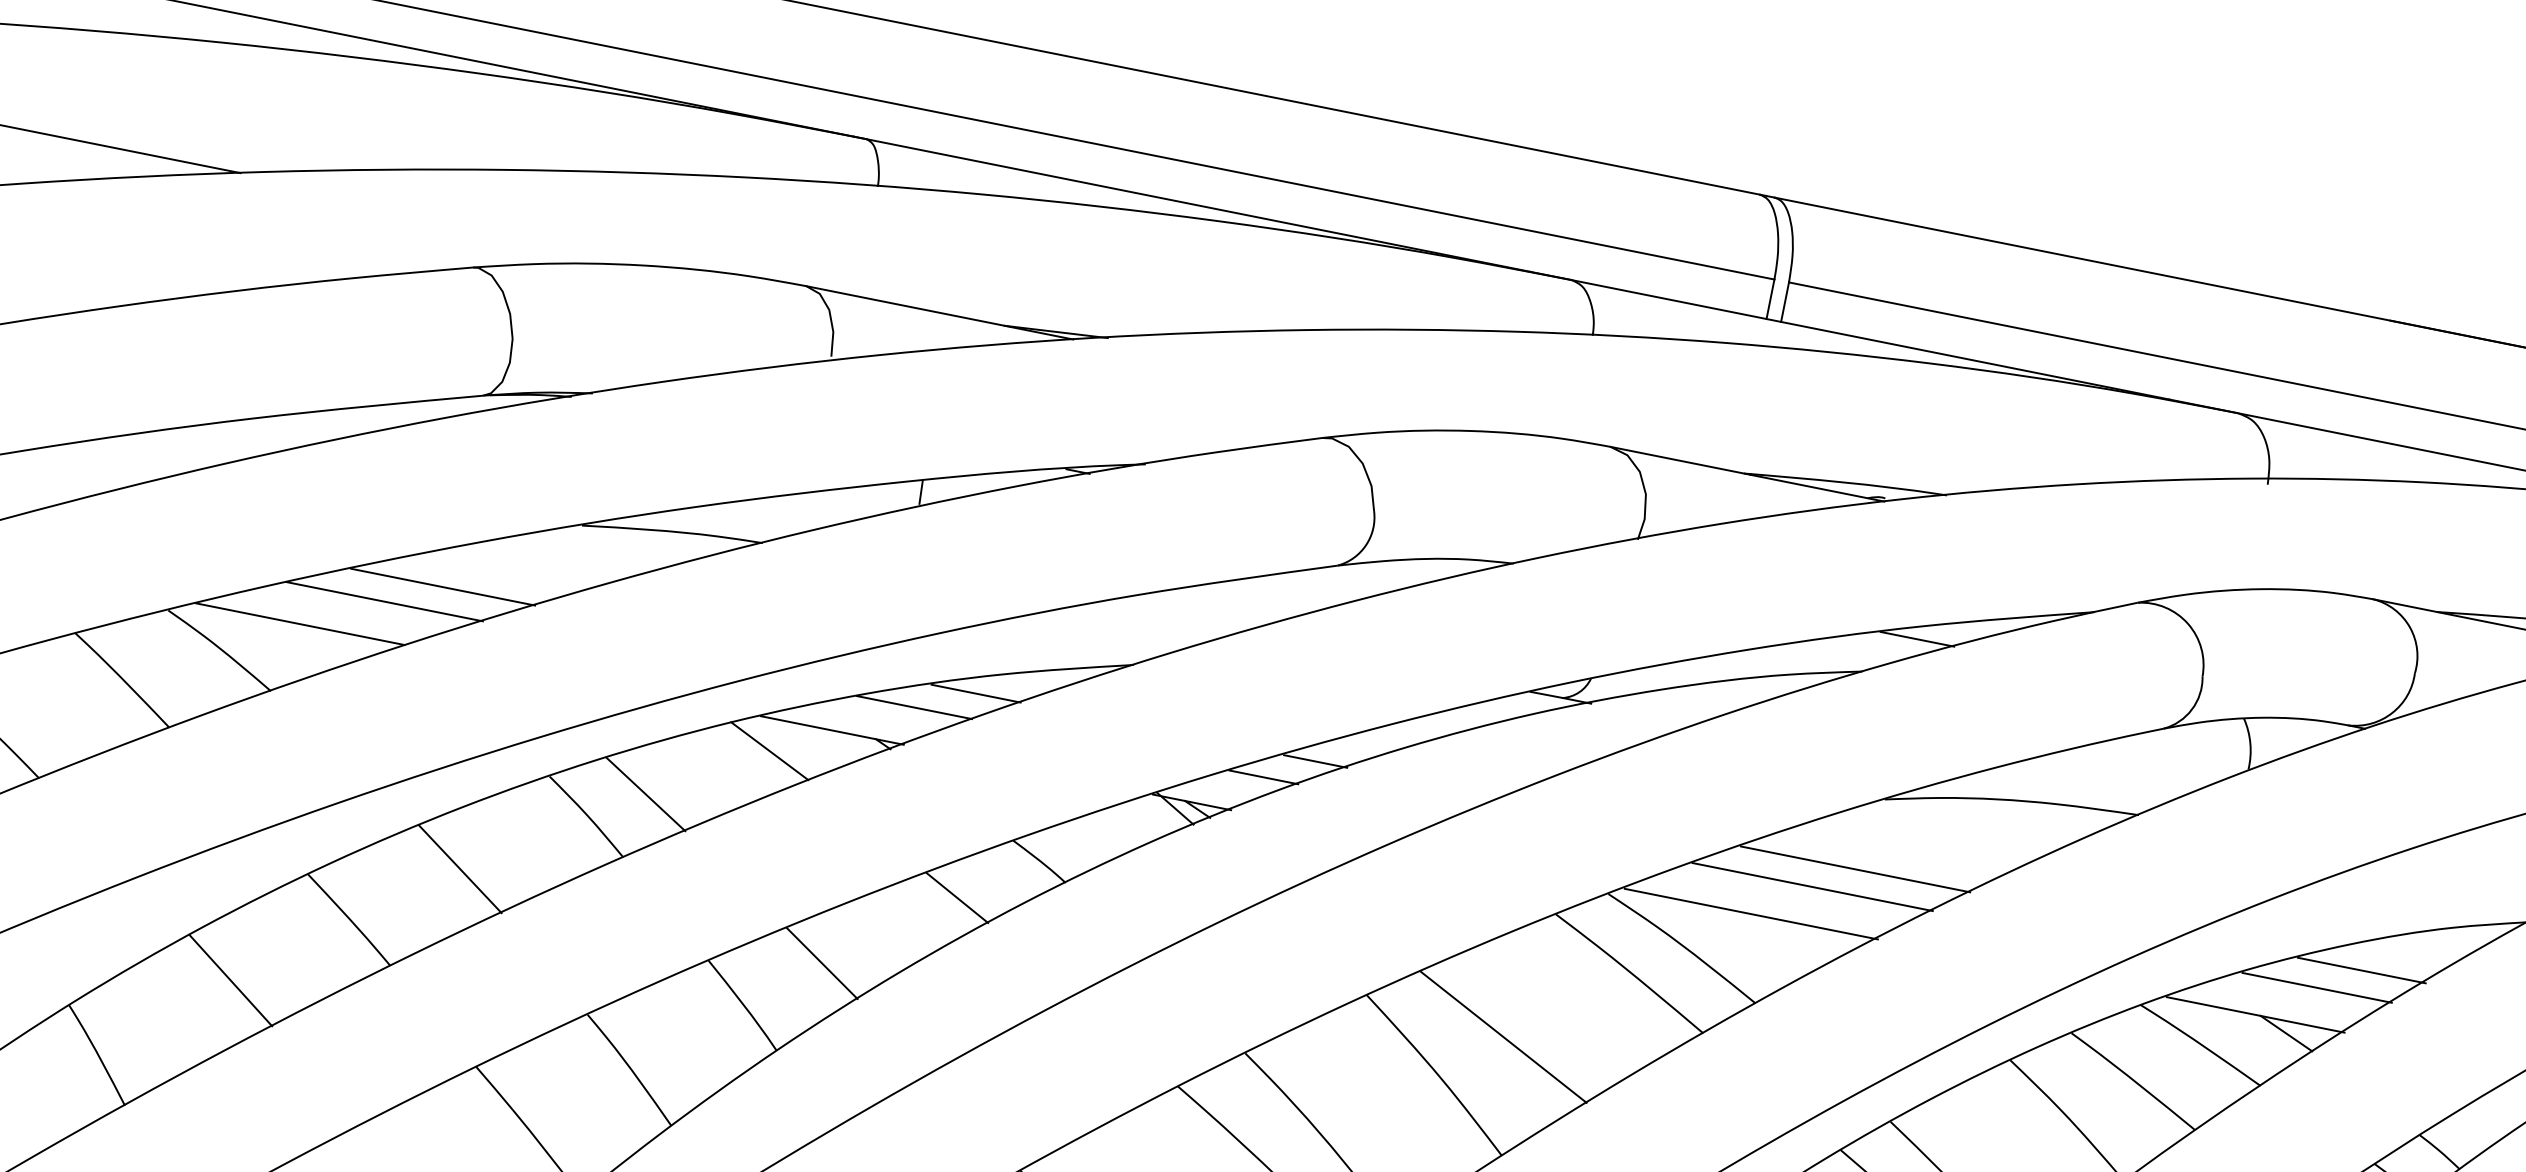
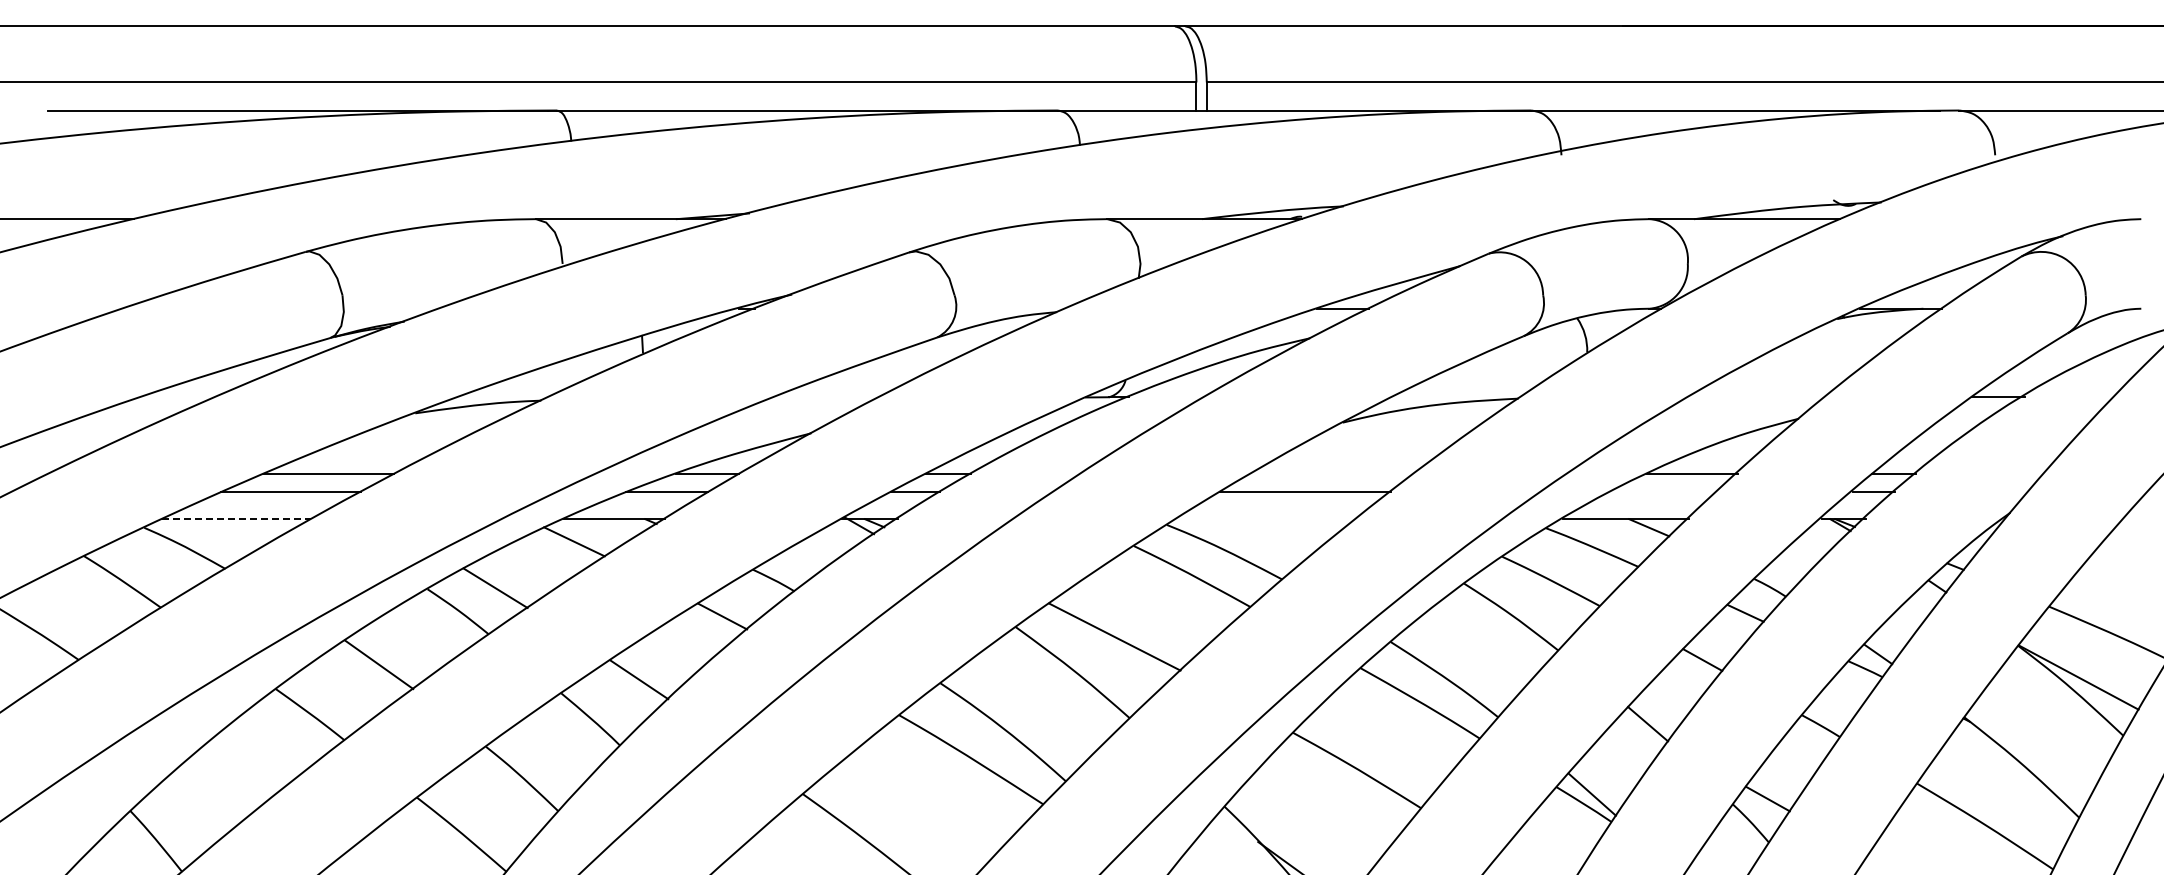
line: (300, 624) -> (236, 519), solid -> dashed
line: (1855, 869) -> (1332, 474), removed
line: (1751, 914) -> (1267, 519), removed
line: (230, 979) -> (237, 771), removed
line: (2316, 988) -> (1663, 492), removed

